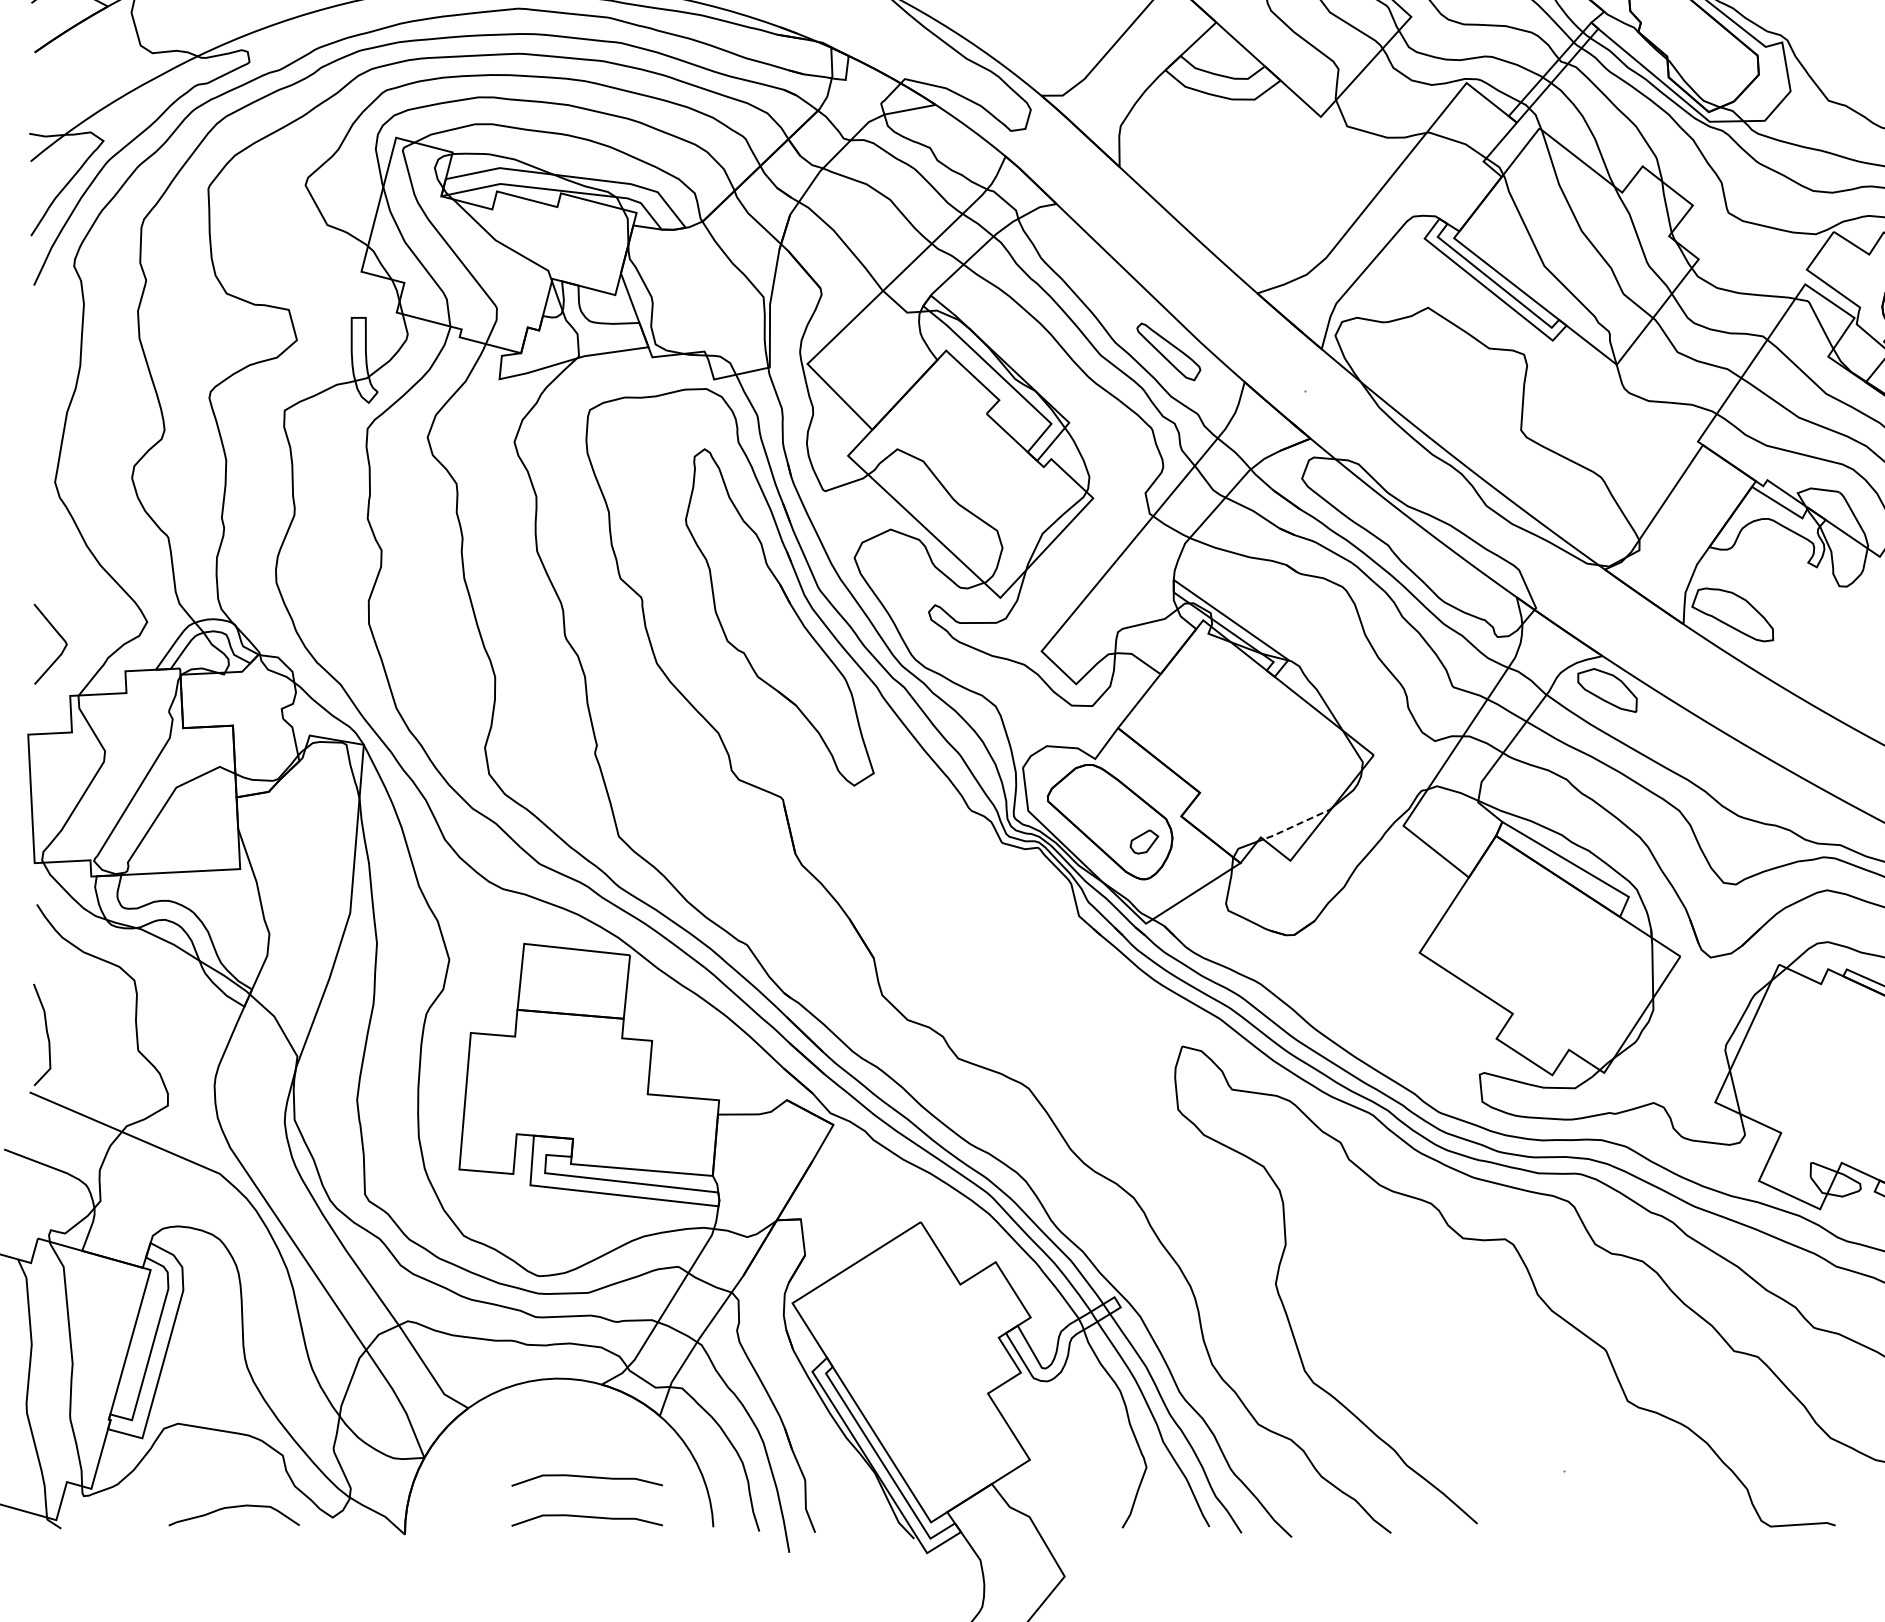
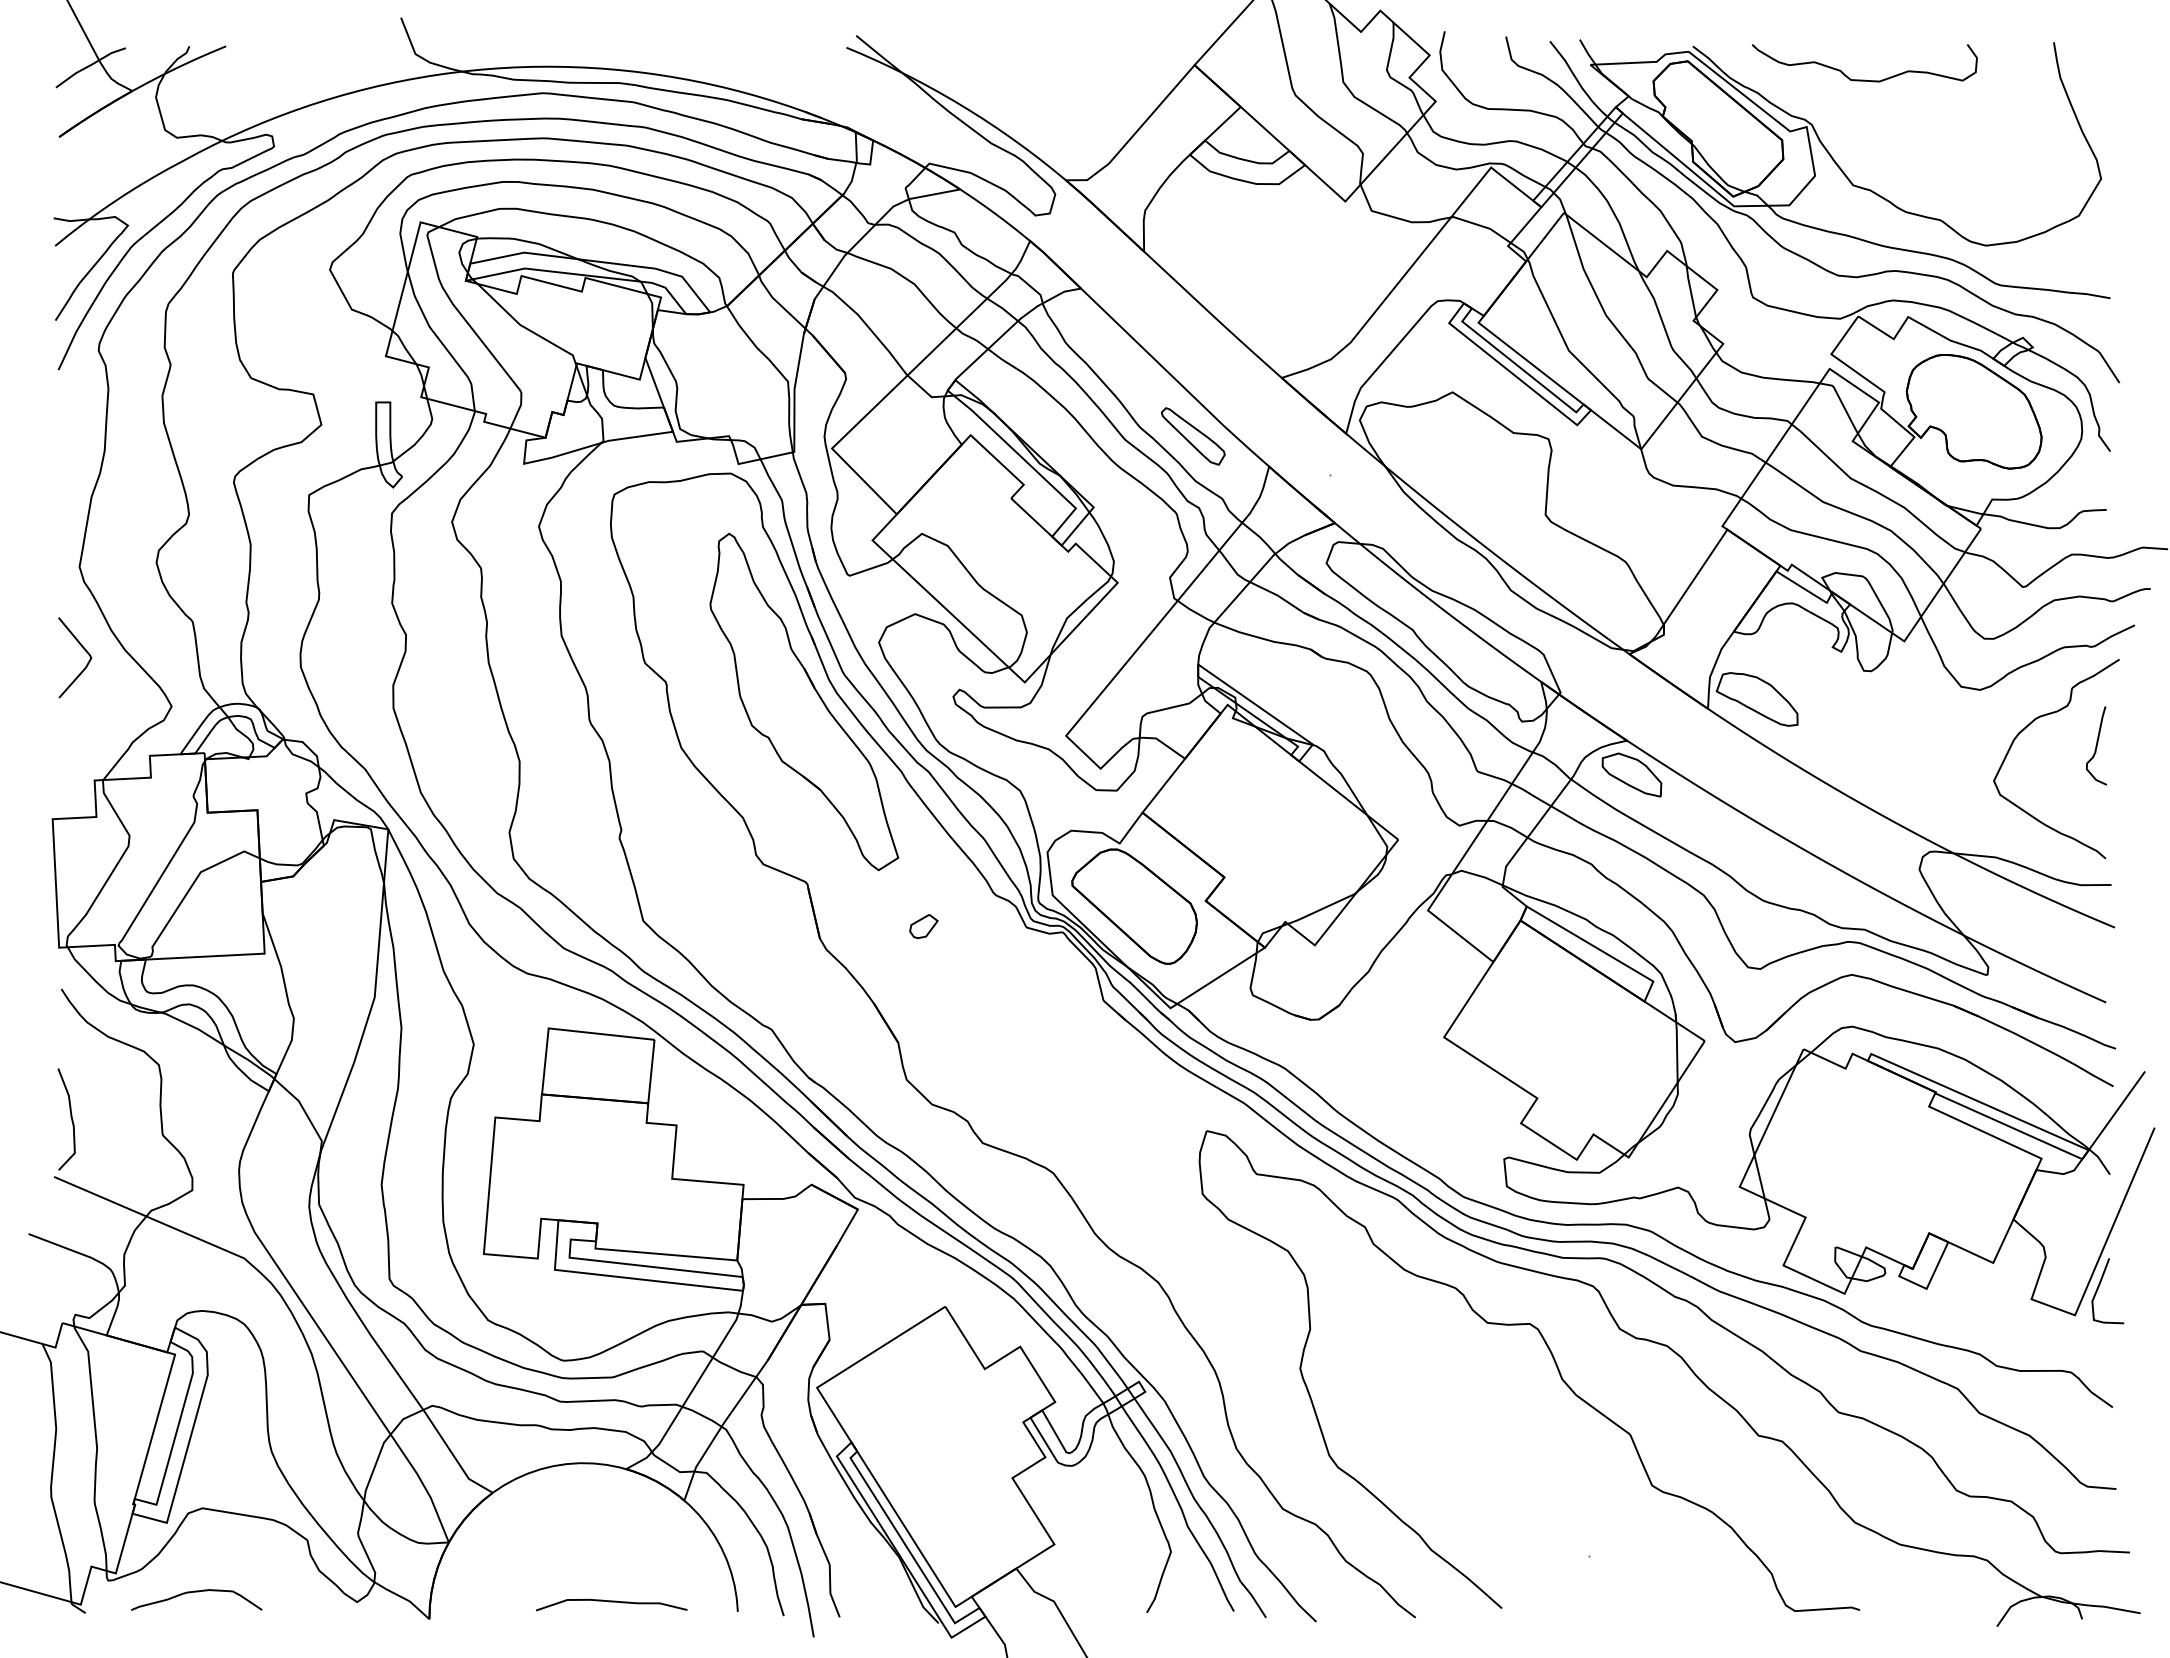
curve: (59, 635) -> (83, 649), moved
line: (1298, 823) -> (1322, 908), dashed -> solid
part: (1144, 841) -> (923, 926), moved
curve: (587, 1477) -> (611, 1562), removed
curve: (234, 1507) -> (196, 1592), moved

